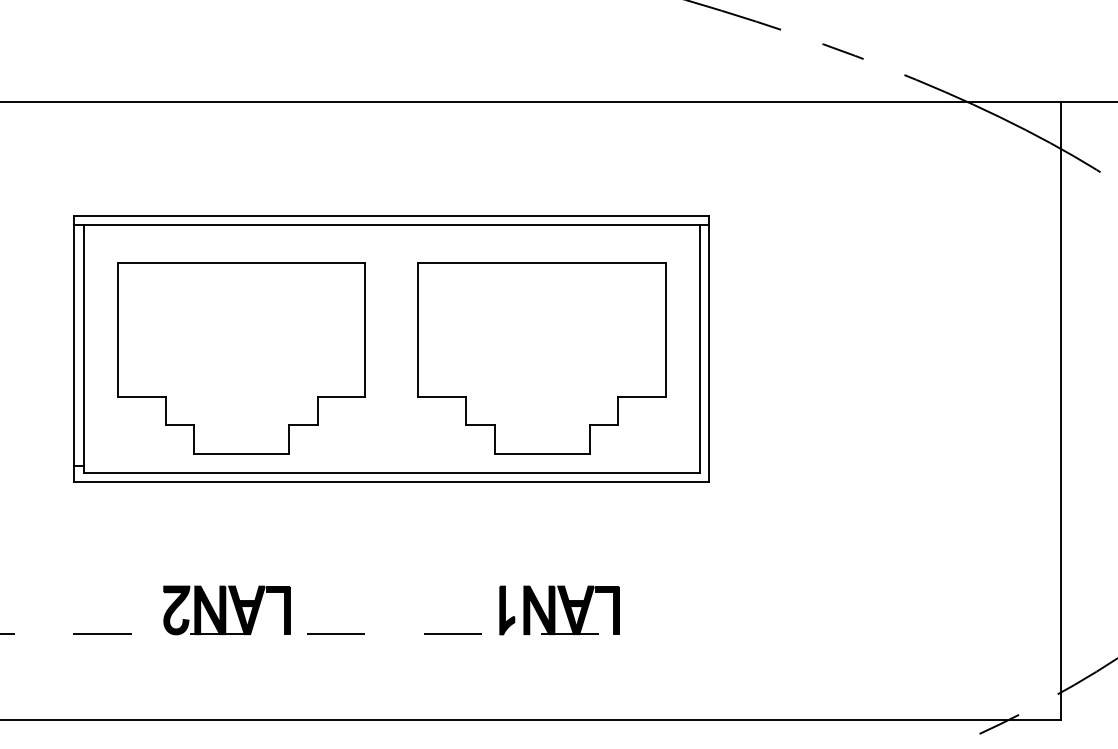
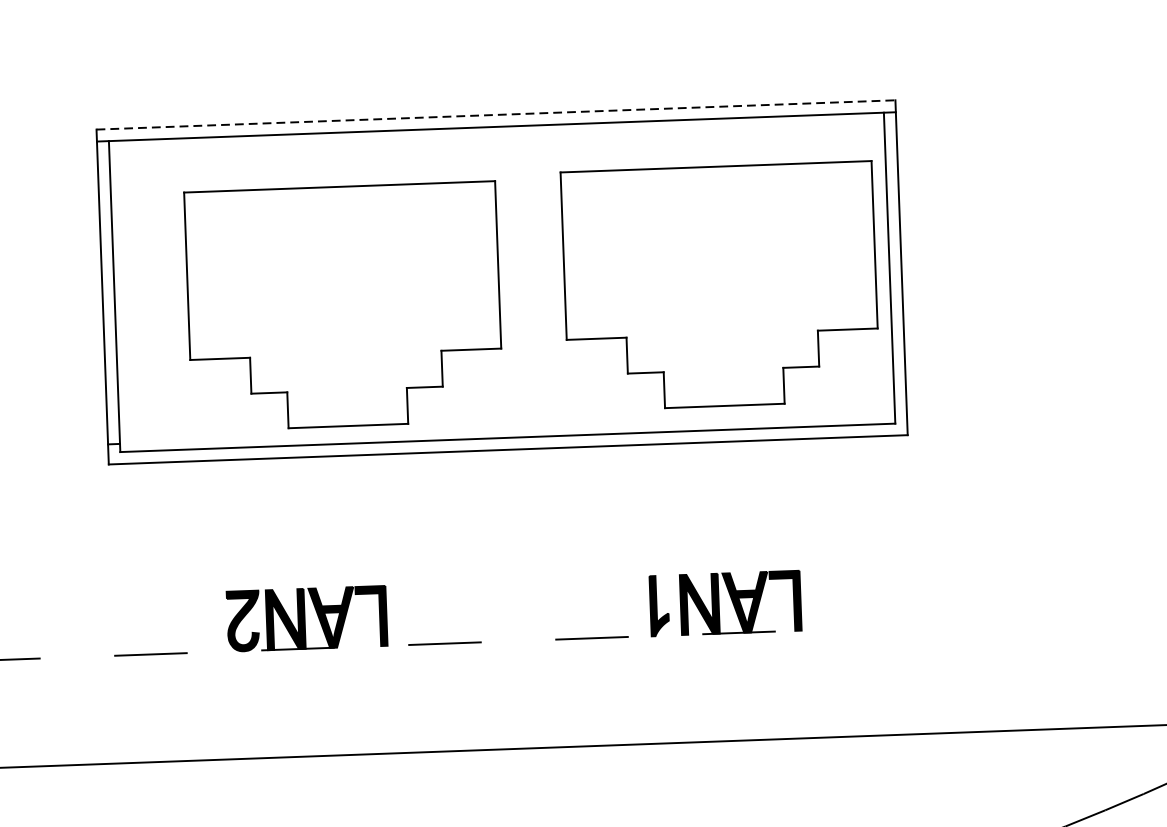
line: (392, 215) -> (496, 114), solid -> dashed
part: (241, 358) -> (343, 306), moved
part: (541, 358) -> (719, 286), moved

